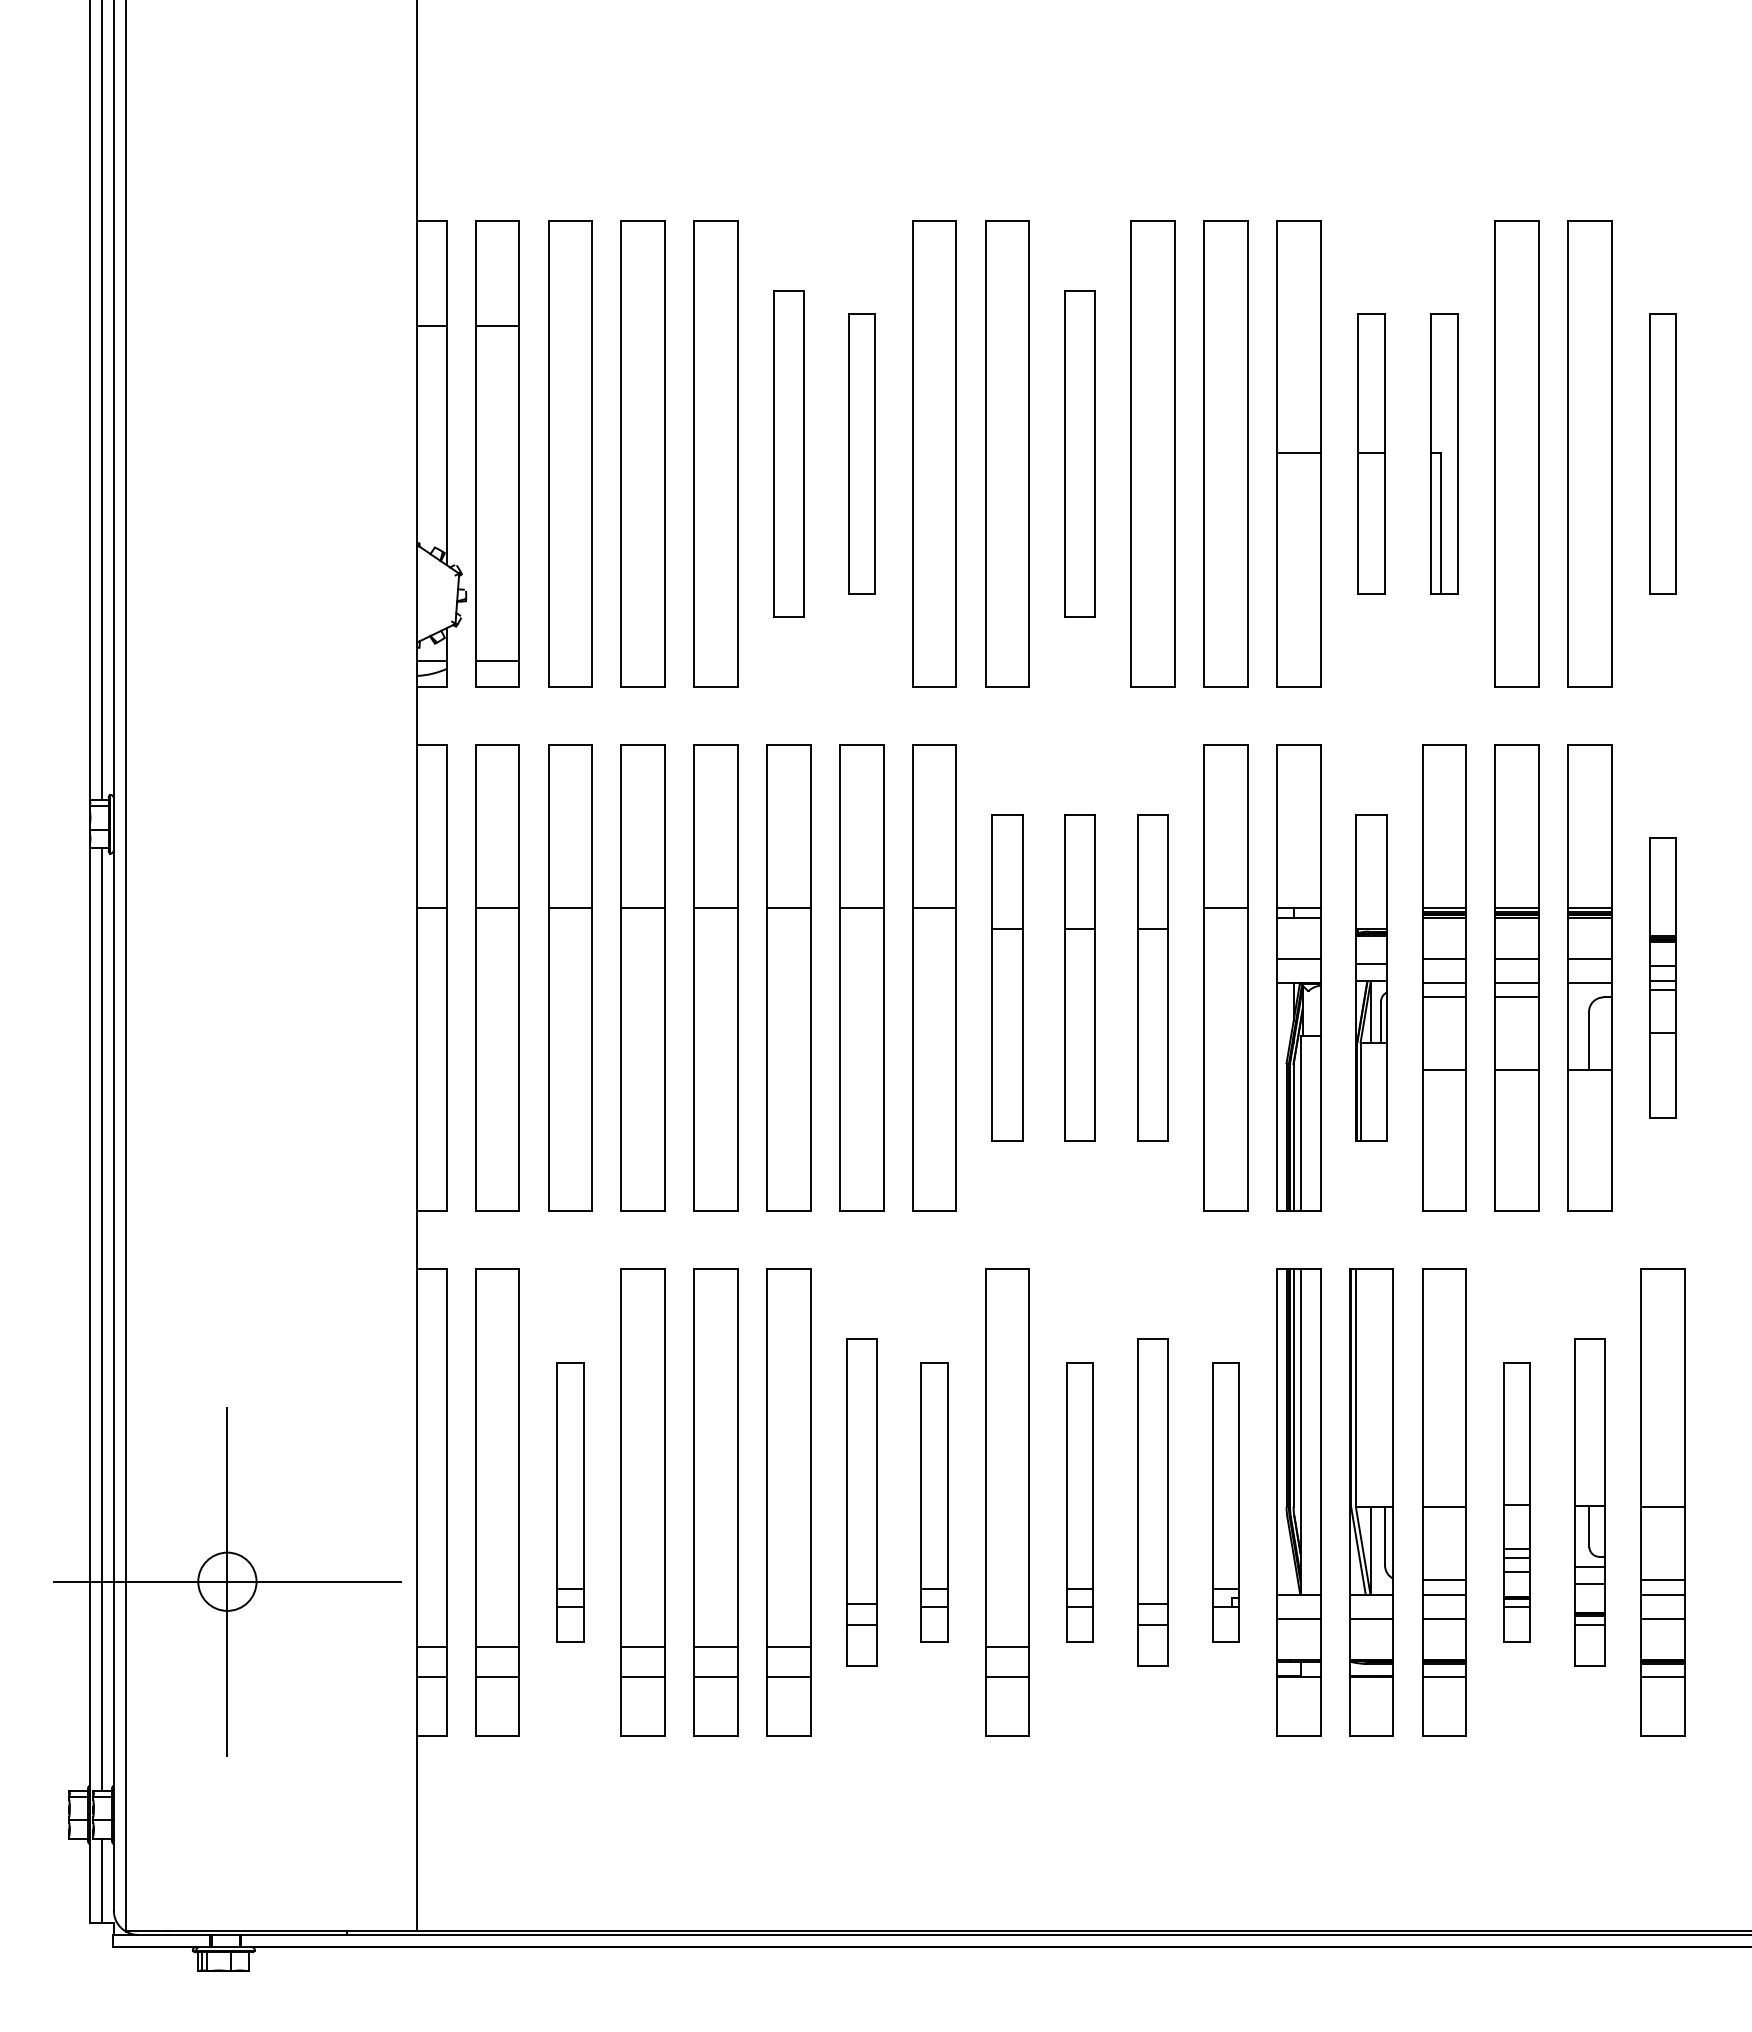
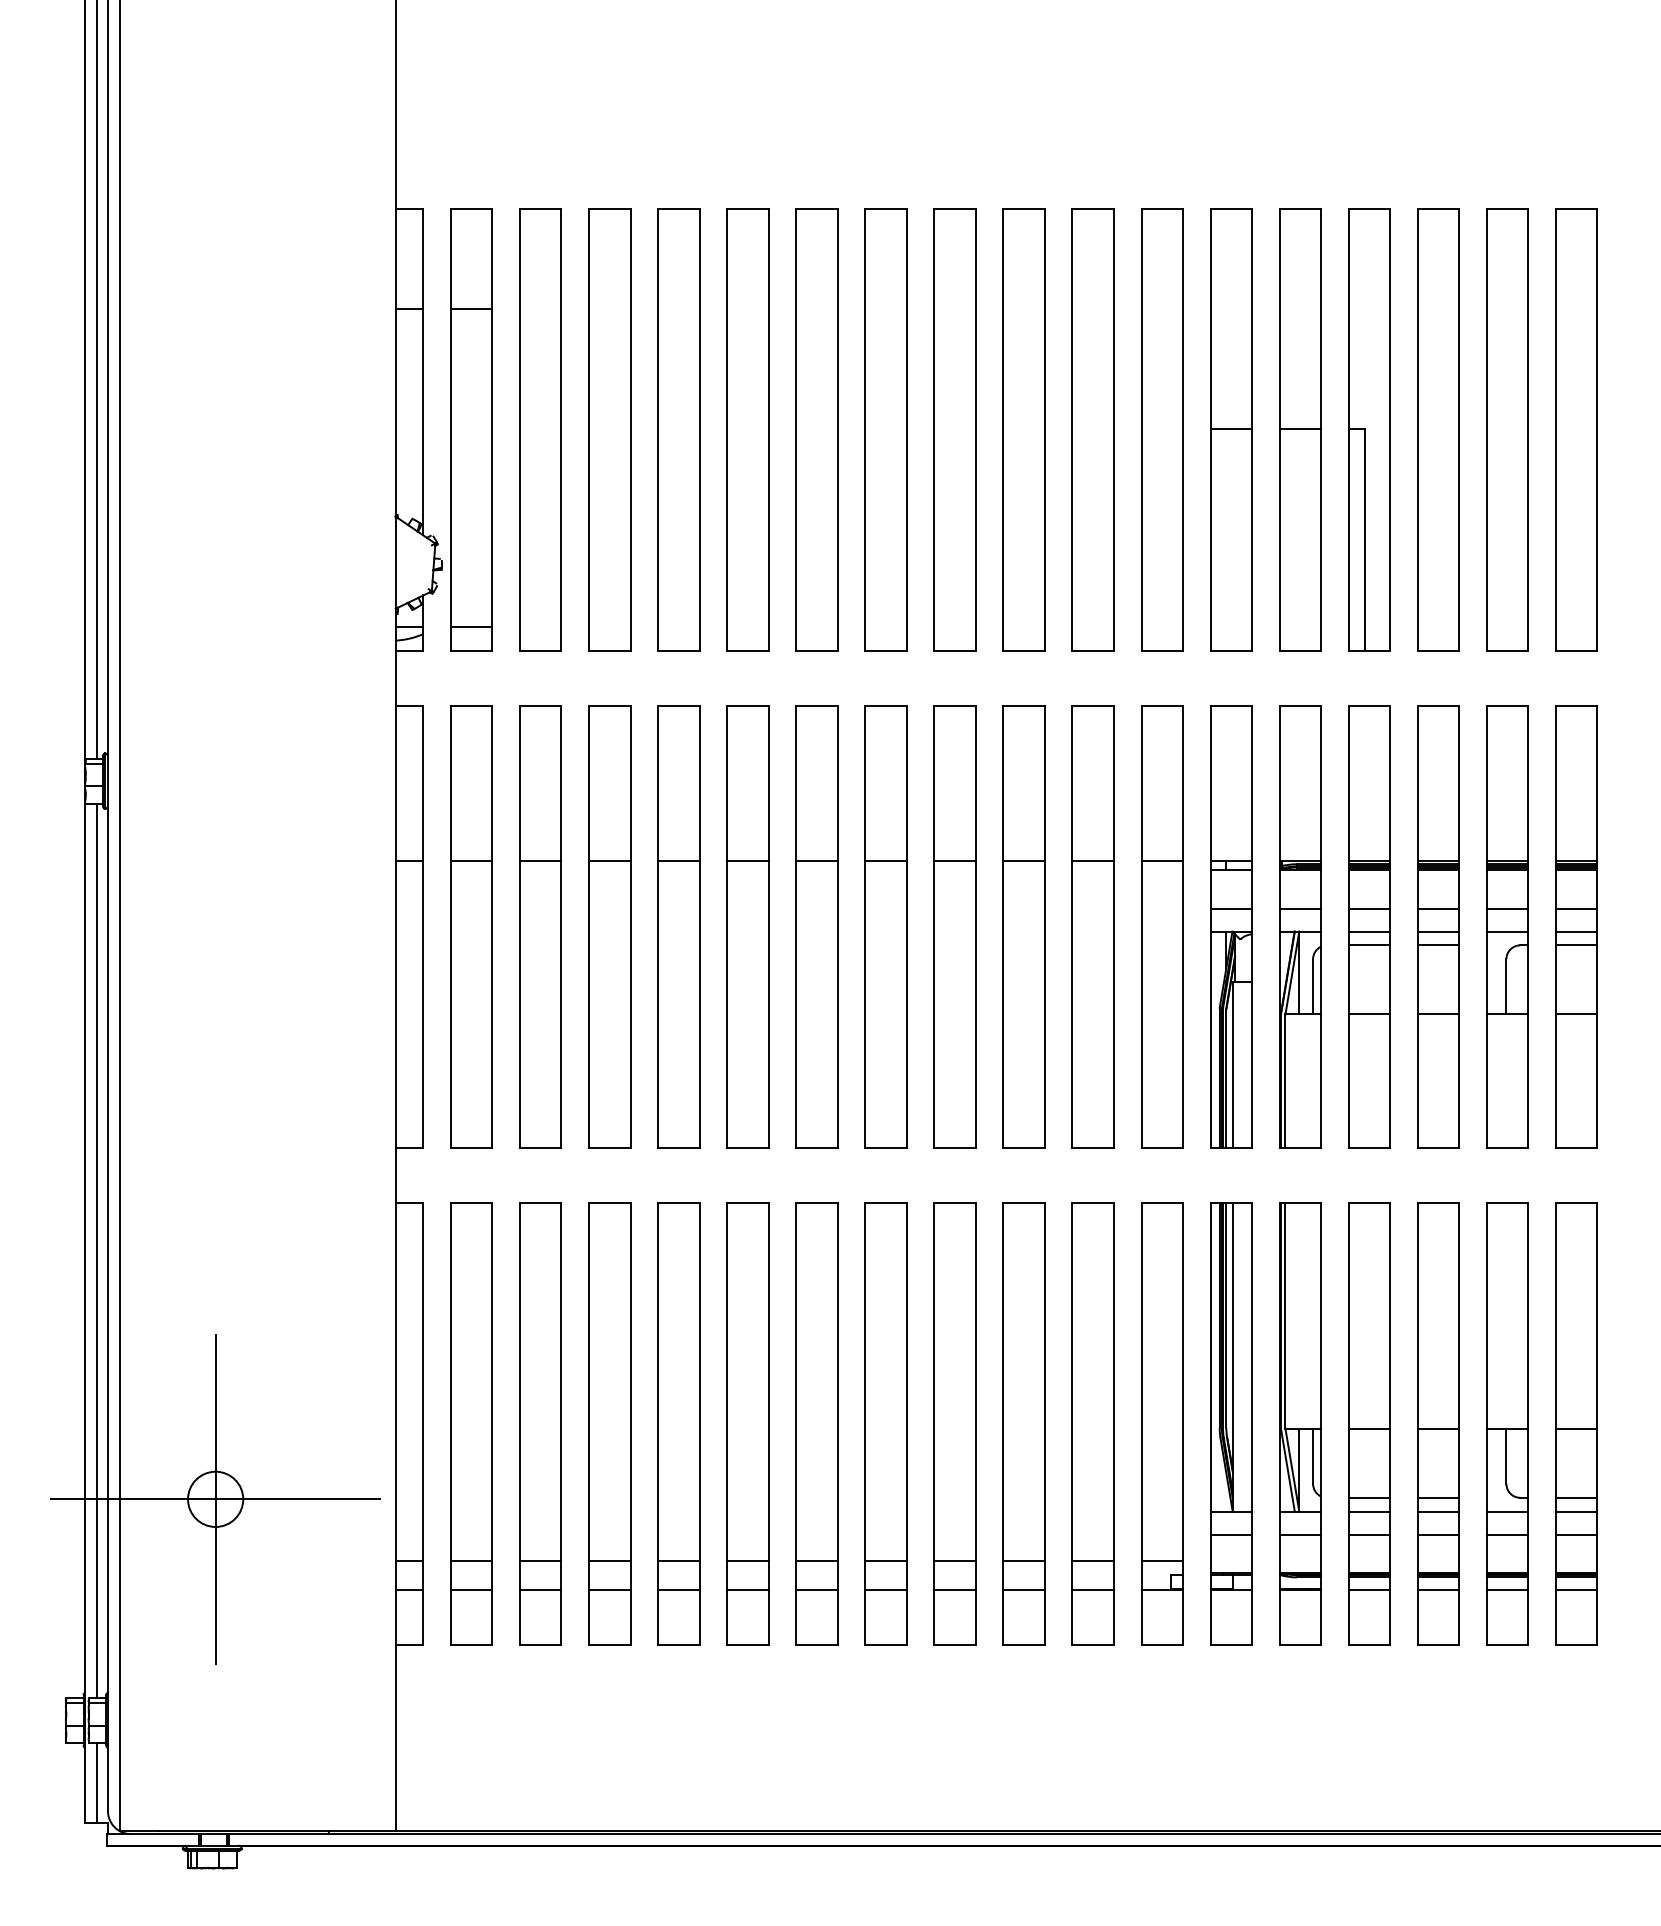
part: (788, 453) -> (747, 429), size x1.43
part: (861, 453) -> (816, 429), size x1.67
part: (1079, 453) -> (1023, 429), size x1.43
part: (1371, 453) -> (1300, 429), size x1.67
part: (1444, 453) -> (1369, 429), size x1.67
part: (1662, 453) -> (1576, 429), size x1.67
part: (1007, 977) -> (955, 926), size x1.43
part: (1079, 977) -> (1023, 926), size x1.43
part: (1152, 977) -> (1092, 926), size x1.43
part: (1371, 977) -> (1300, 926), size x1.43
part: (1662, 977) -> (1576, 926), size x1.67
part: (570, 1502) -> (540, 1424), size x1.67
part: (861, 1502) -> (816, 1424), size x1.43
part: (934, 1502) -> (885, 1424), size x1.67
part: (1079, 1502) -> (1023, 1424), size x1.67
part: (1152, 1502) -> (1092, 1424), size x1.43
part: (1225, 1502) -> (1161, 1424), size x1.67
part: (1516, 1502) -> (1437, 1424), size x1.67
part: (1589, 1502) -> (1506, 1424), size x1.43

